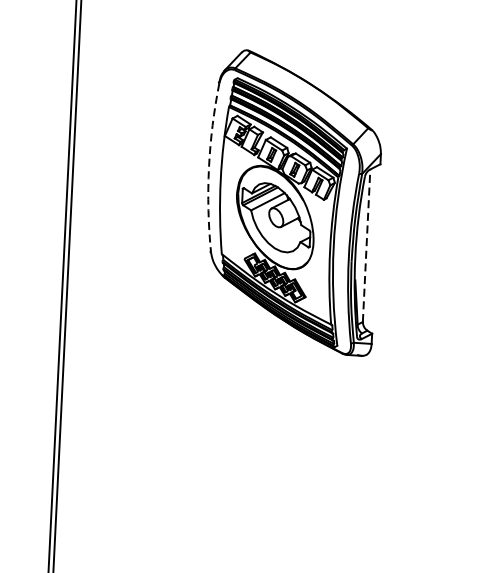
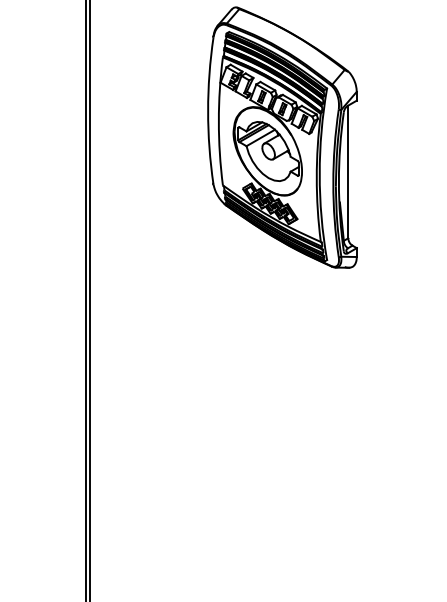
arc: (209, 168) -> (208, 111), dashed -> solid
line: (366, 245) -> (348, 171), dashed -> solid

